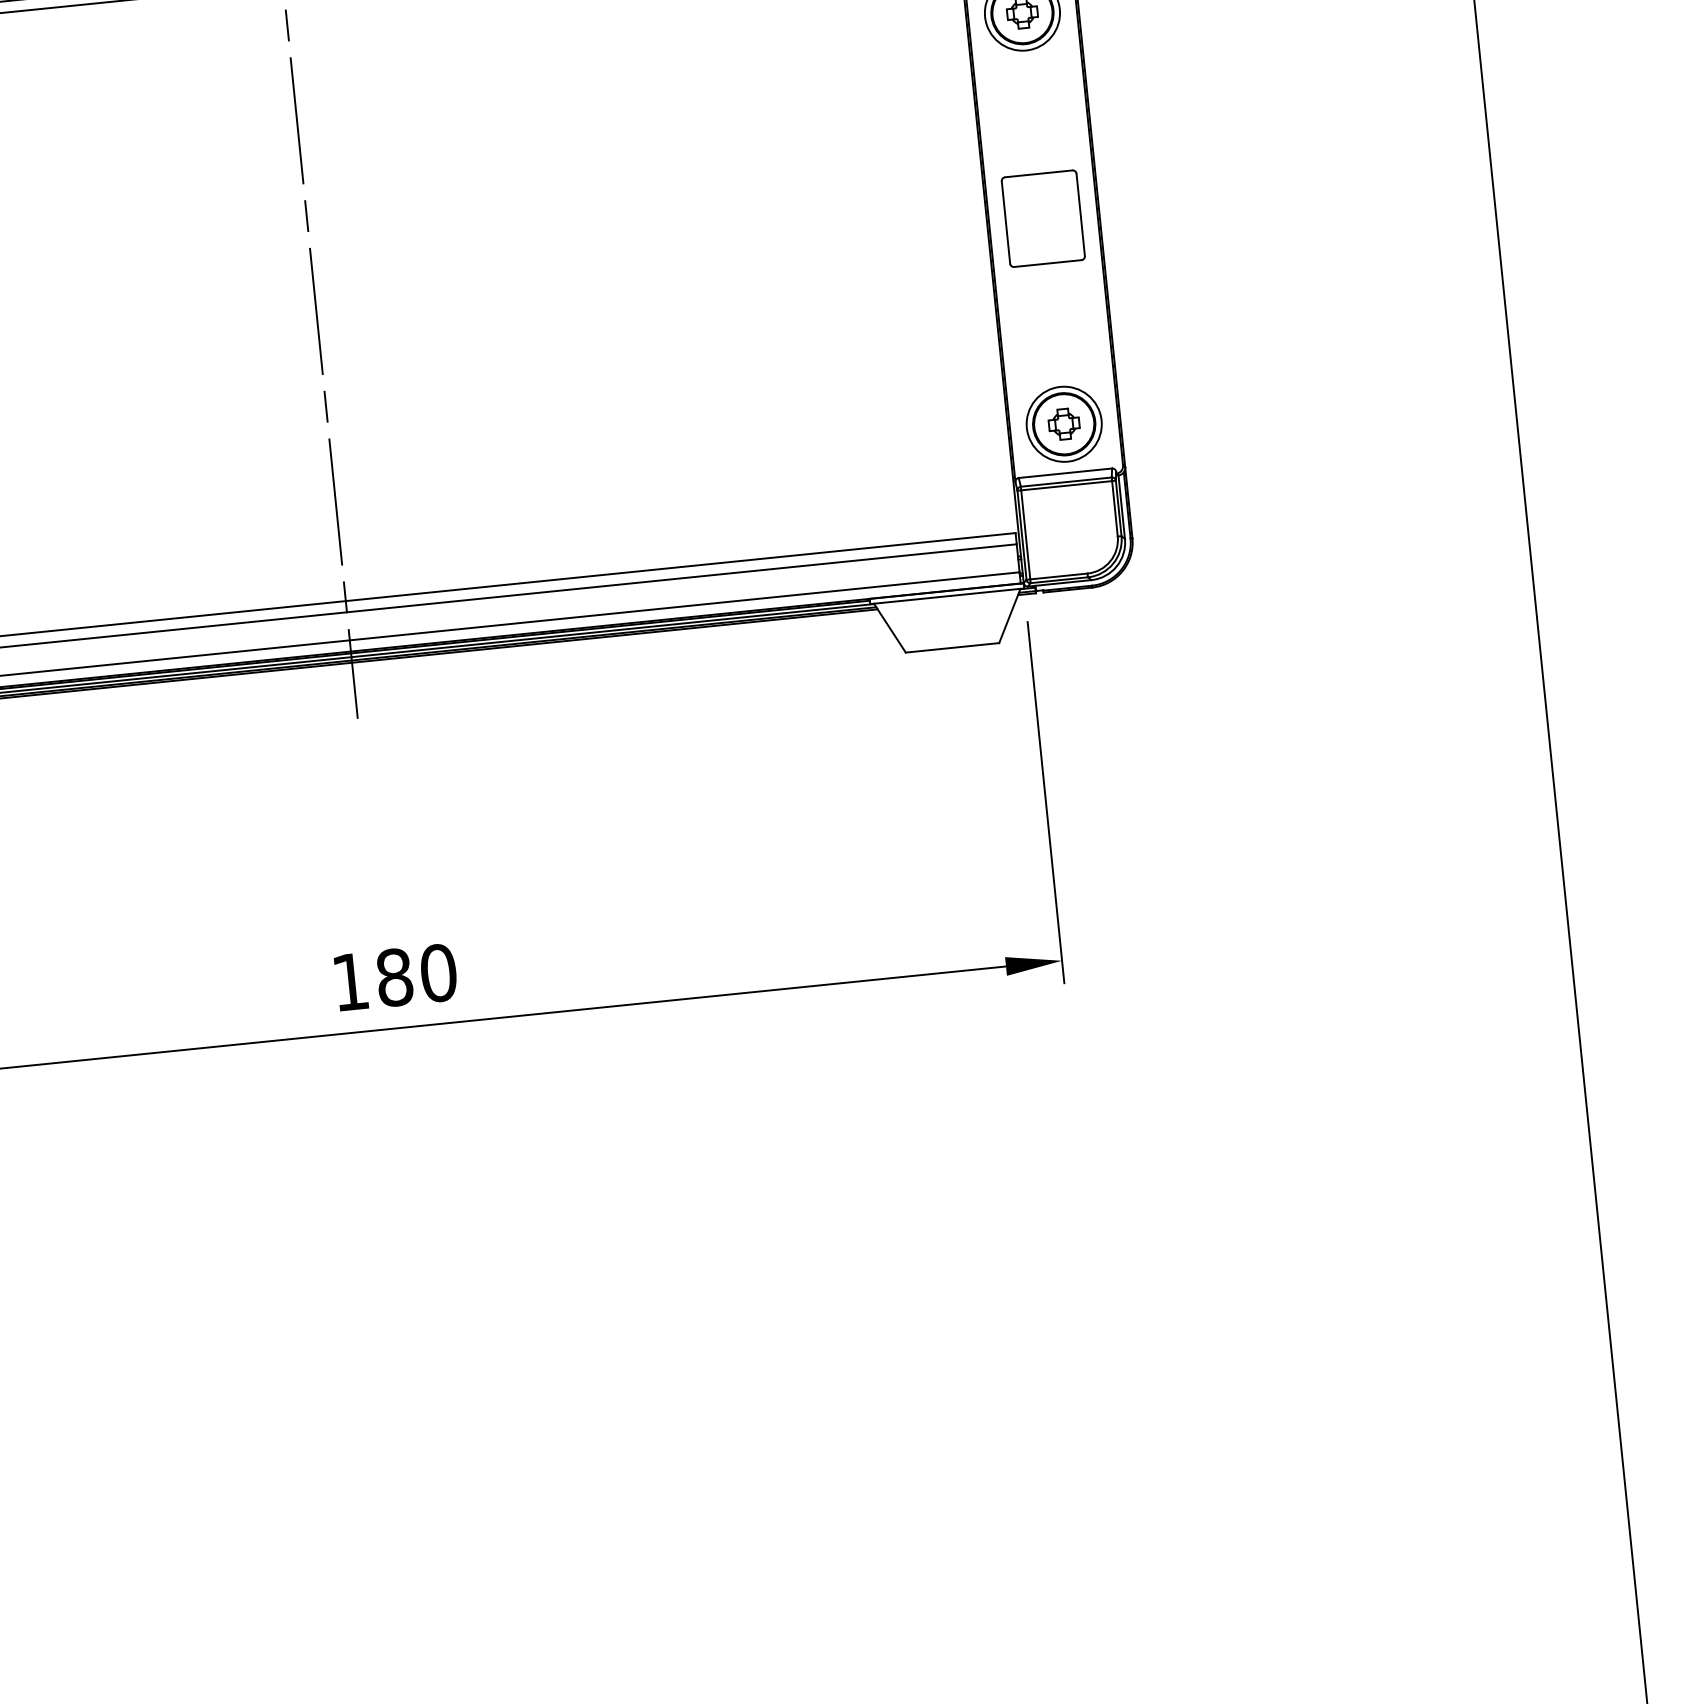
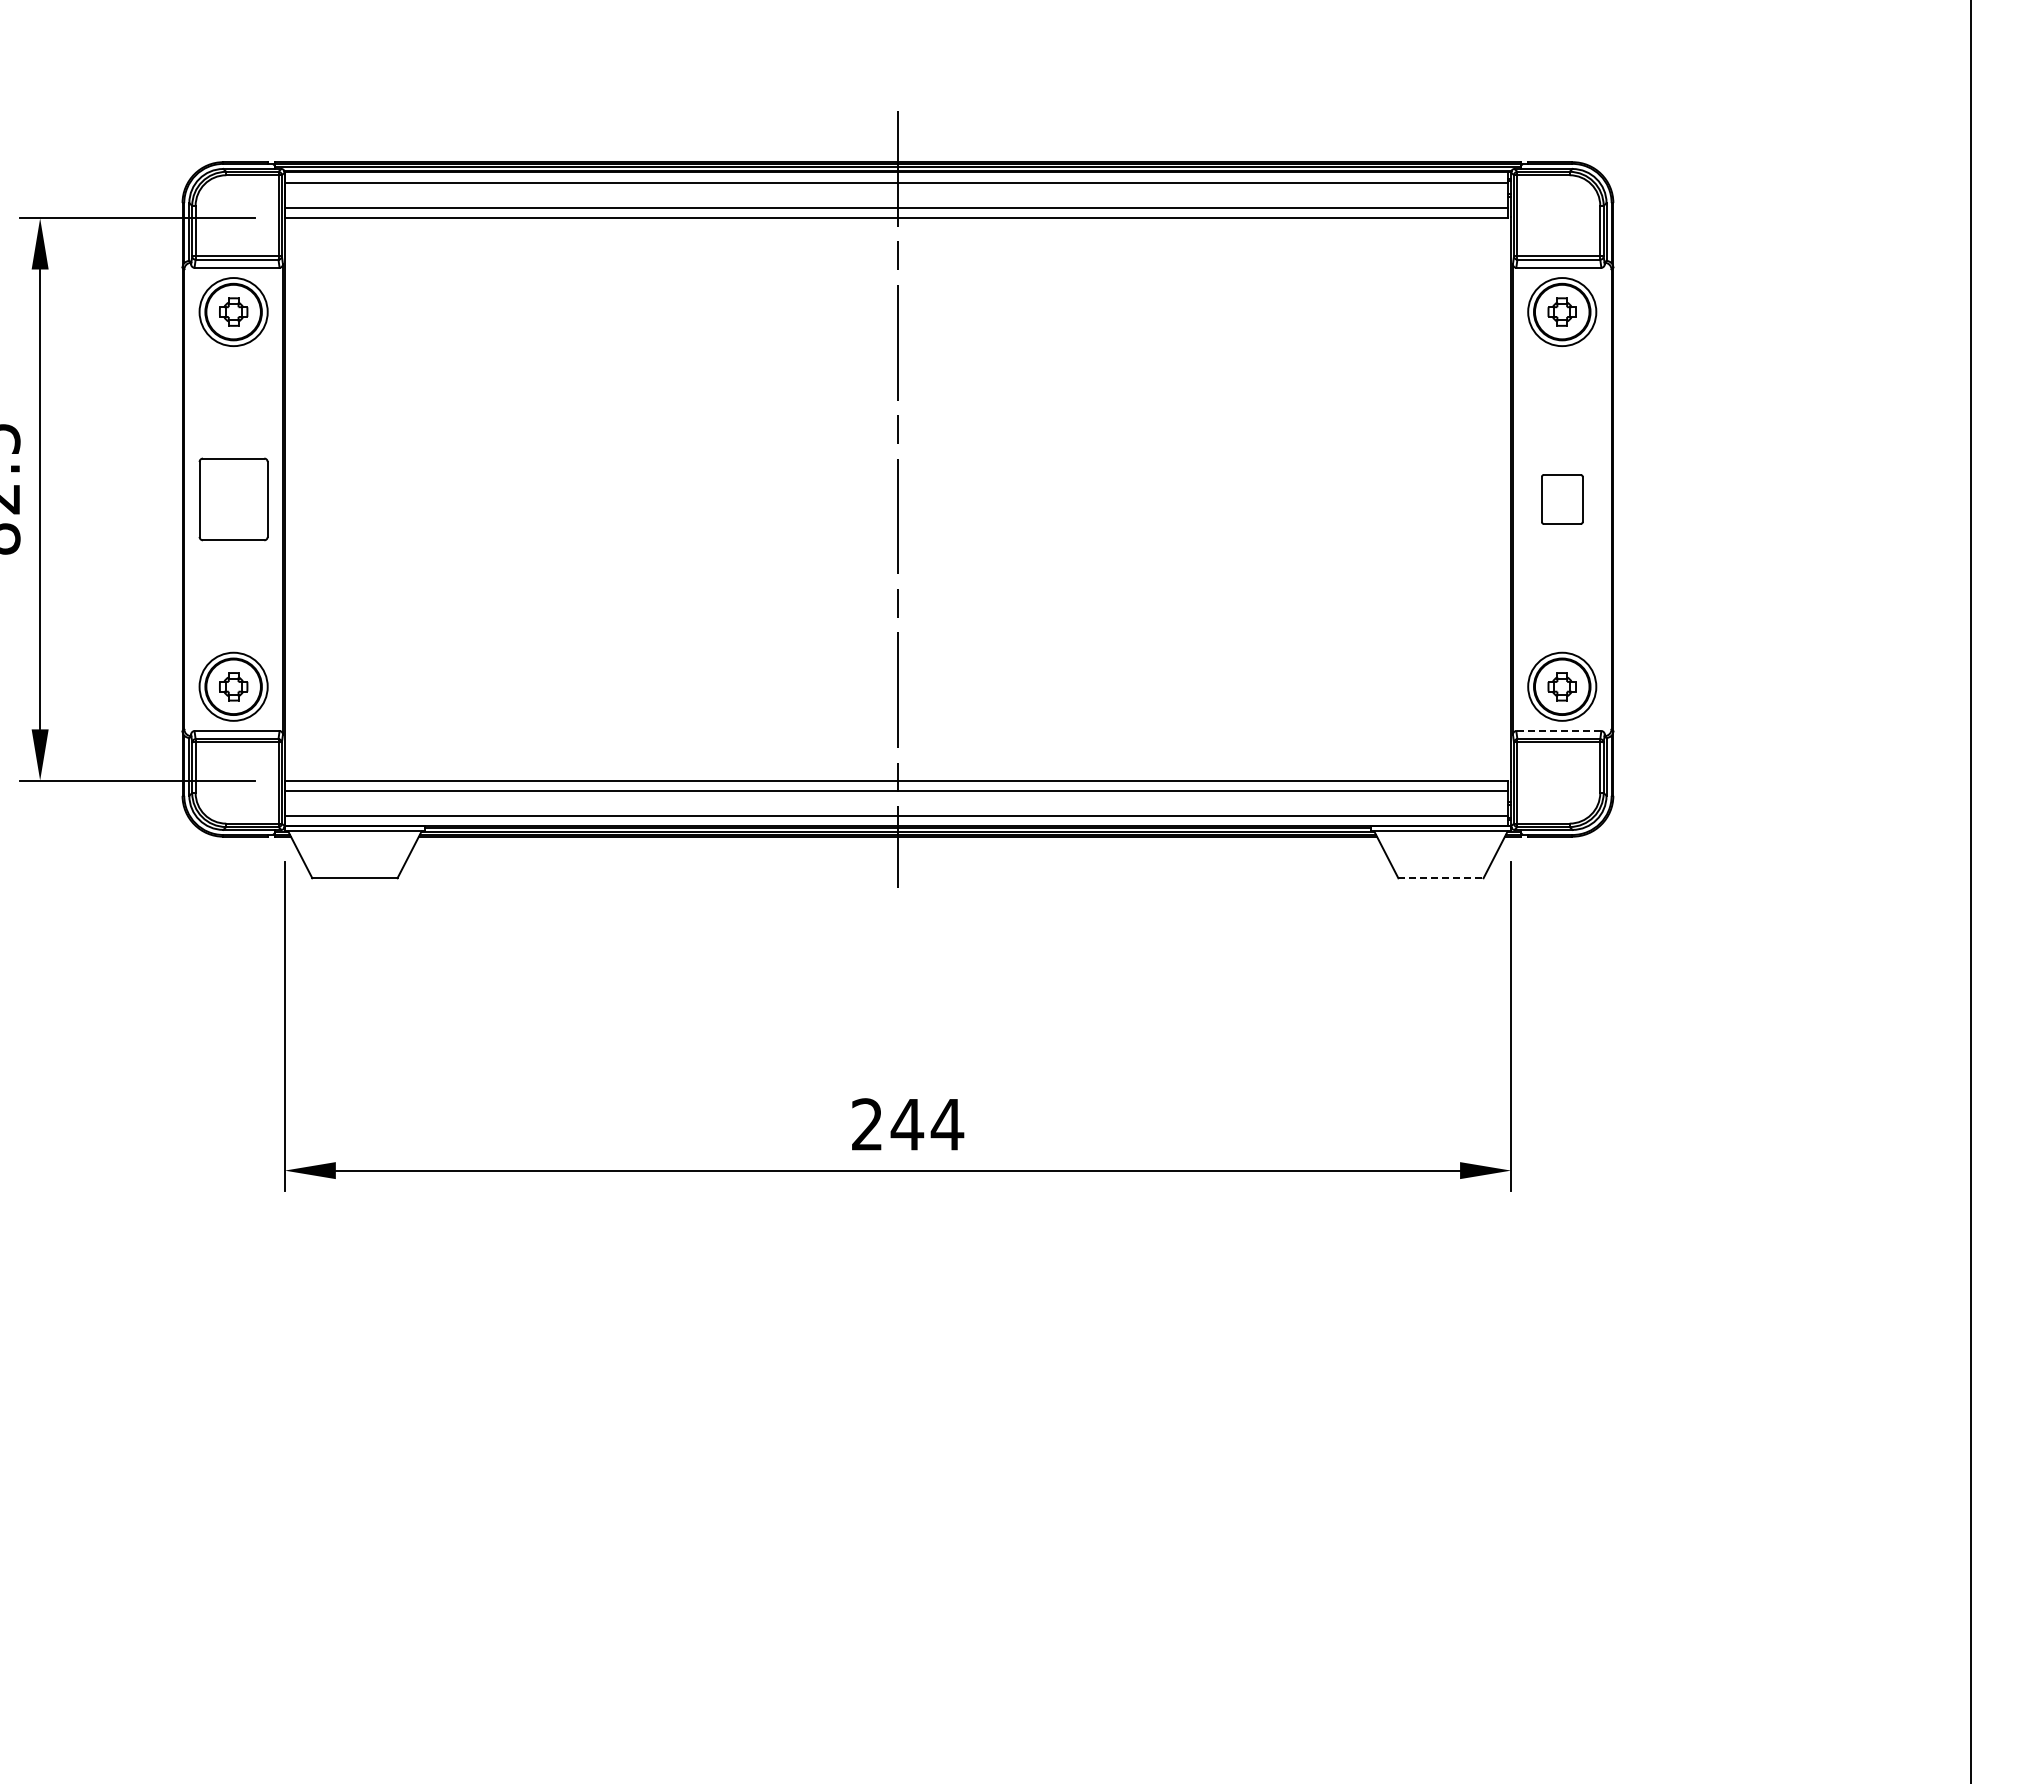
part: (1043, 218) -> (1562, 499), size x0.6
line: (1065, 473) -> (1558, 731), solid -> dashed
line: (952, 648) -> (1440, 878), solid -> dashed
text: (395, 977) -> (908, 1124), 180 -> 244

